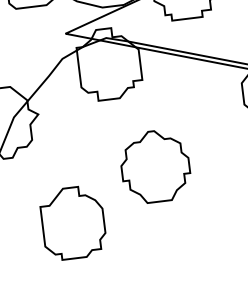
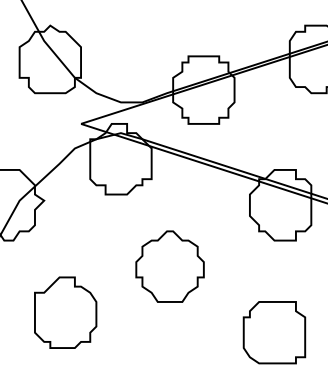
part: (154, 166) -> (169, 266), moved

